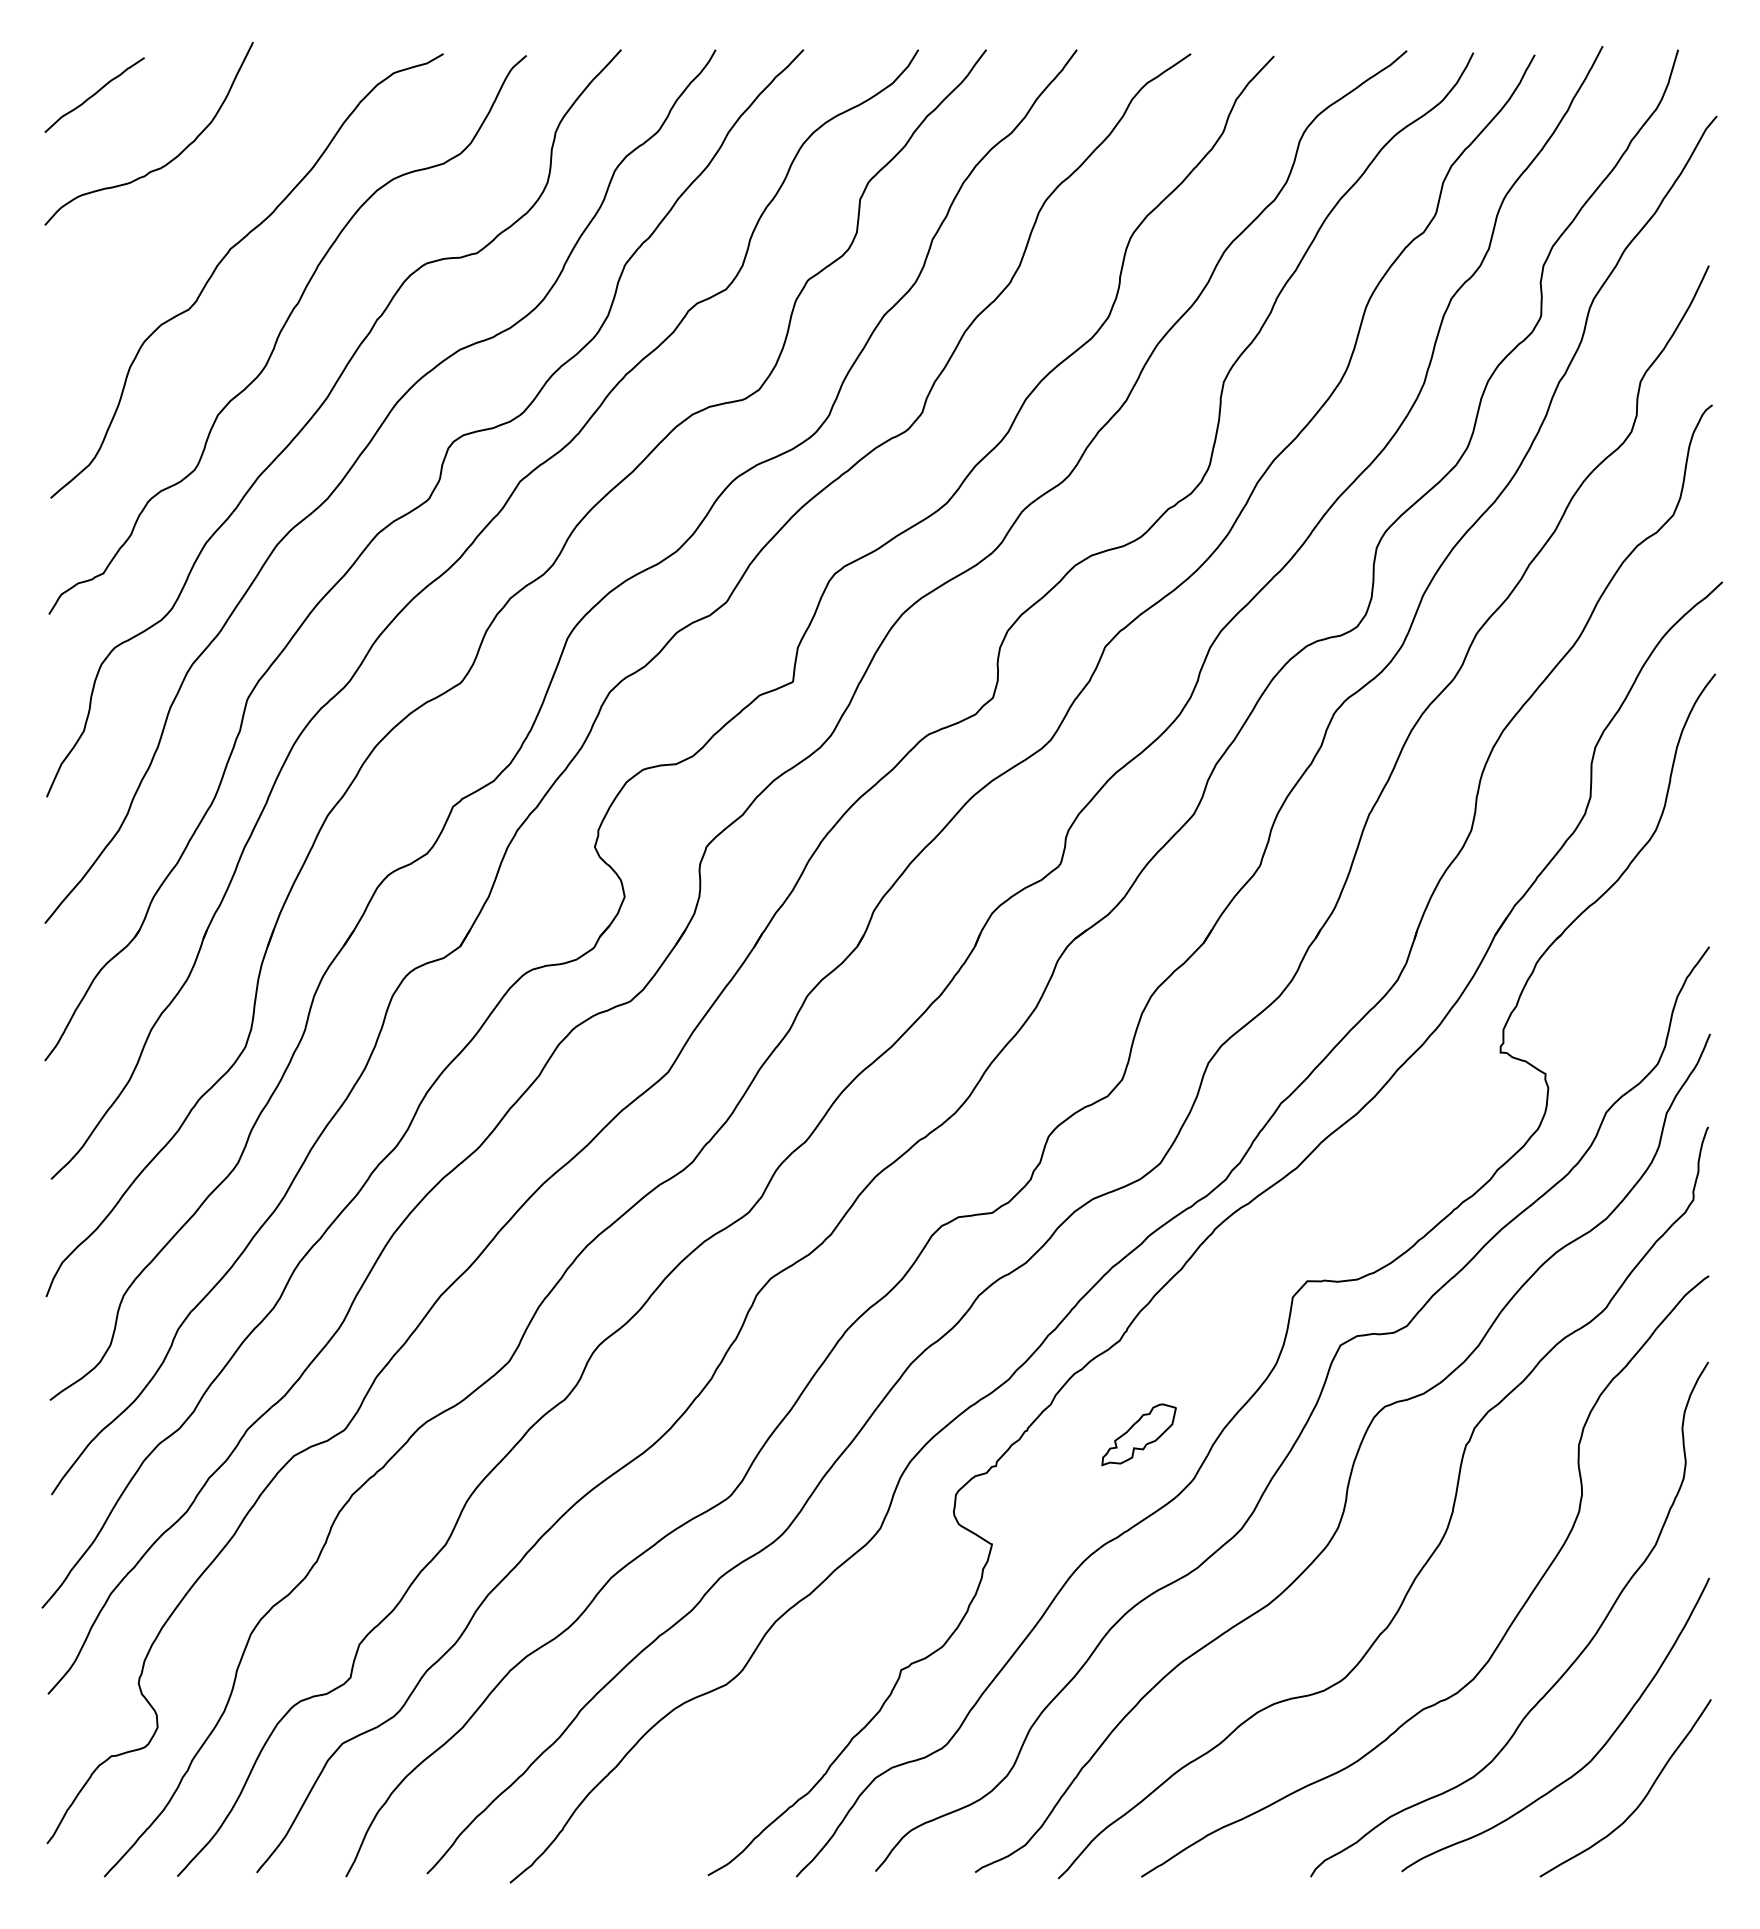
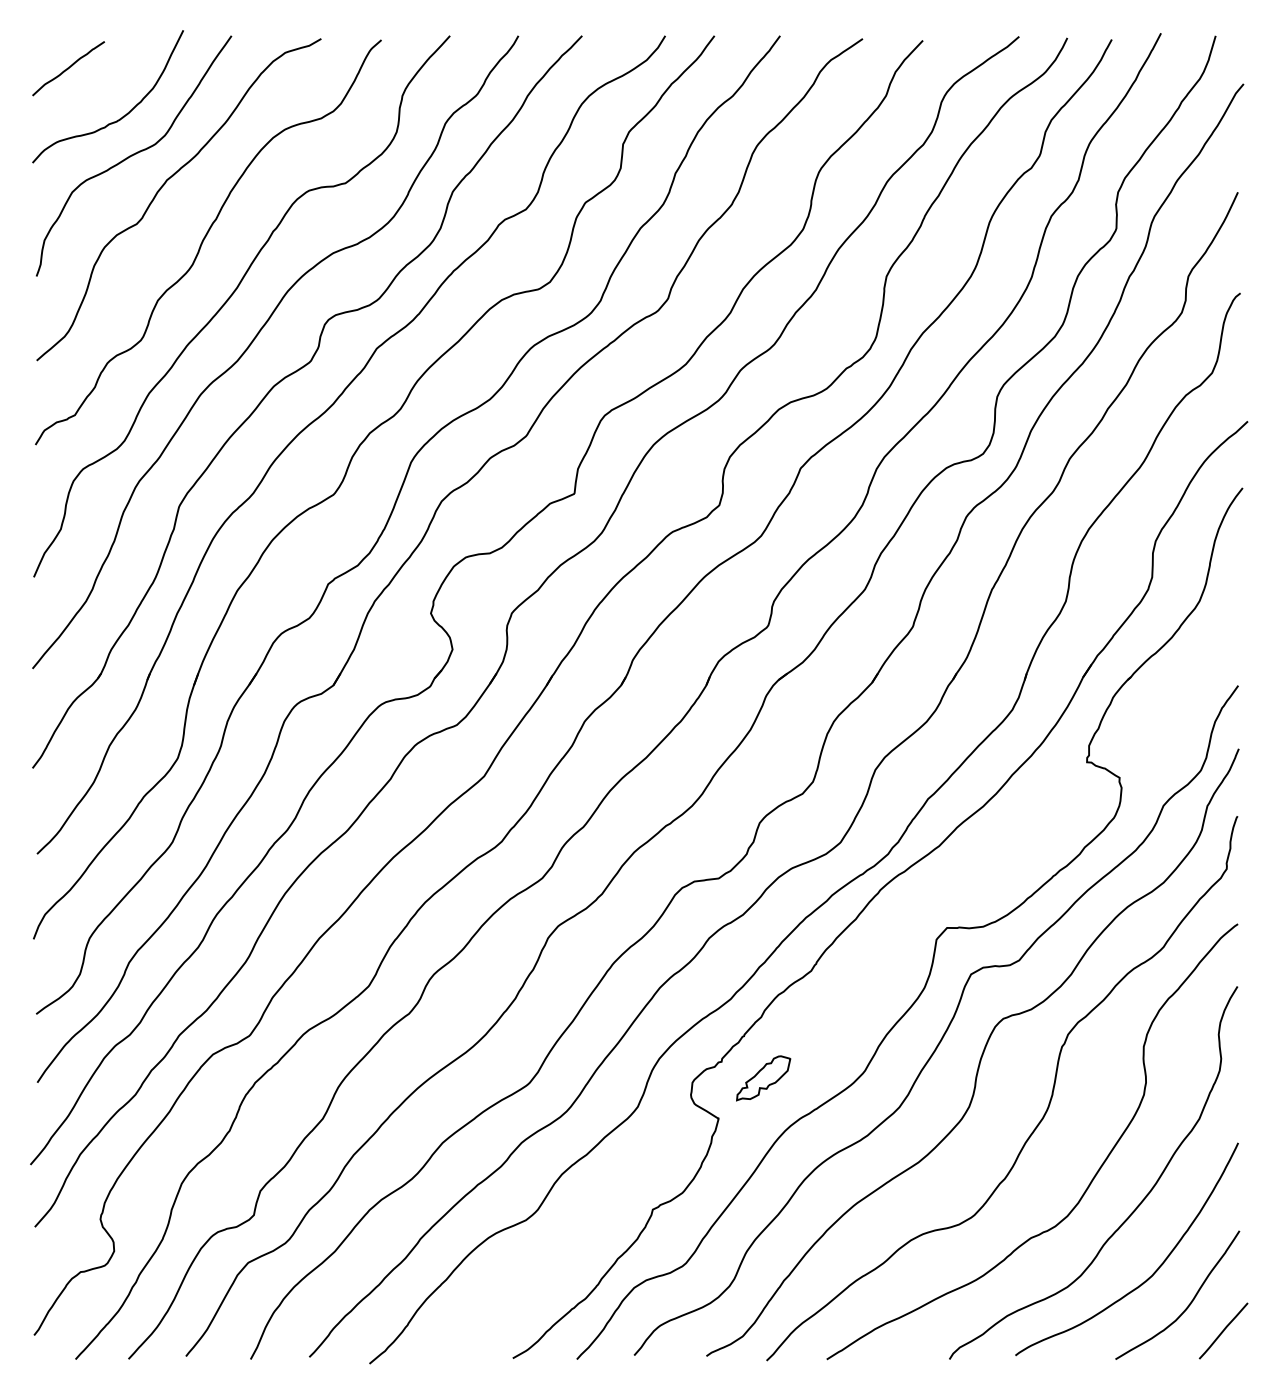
curve: (184, 214) -> (133, 155), added
part: (1138, 1434) -> (763, 1078), moved
line: (1689, 1837) -> (1223, 1330), added

